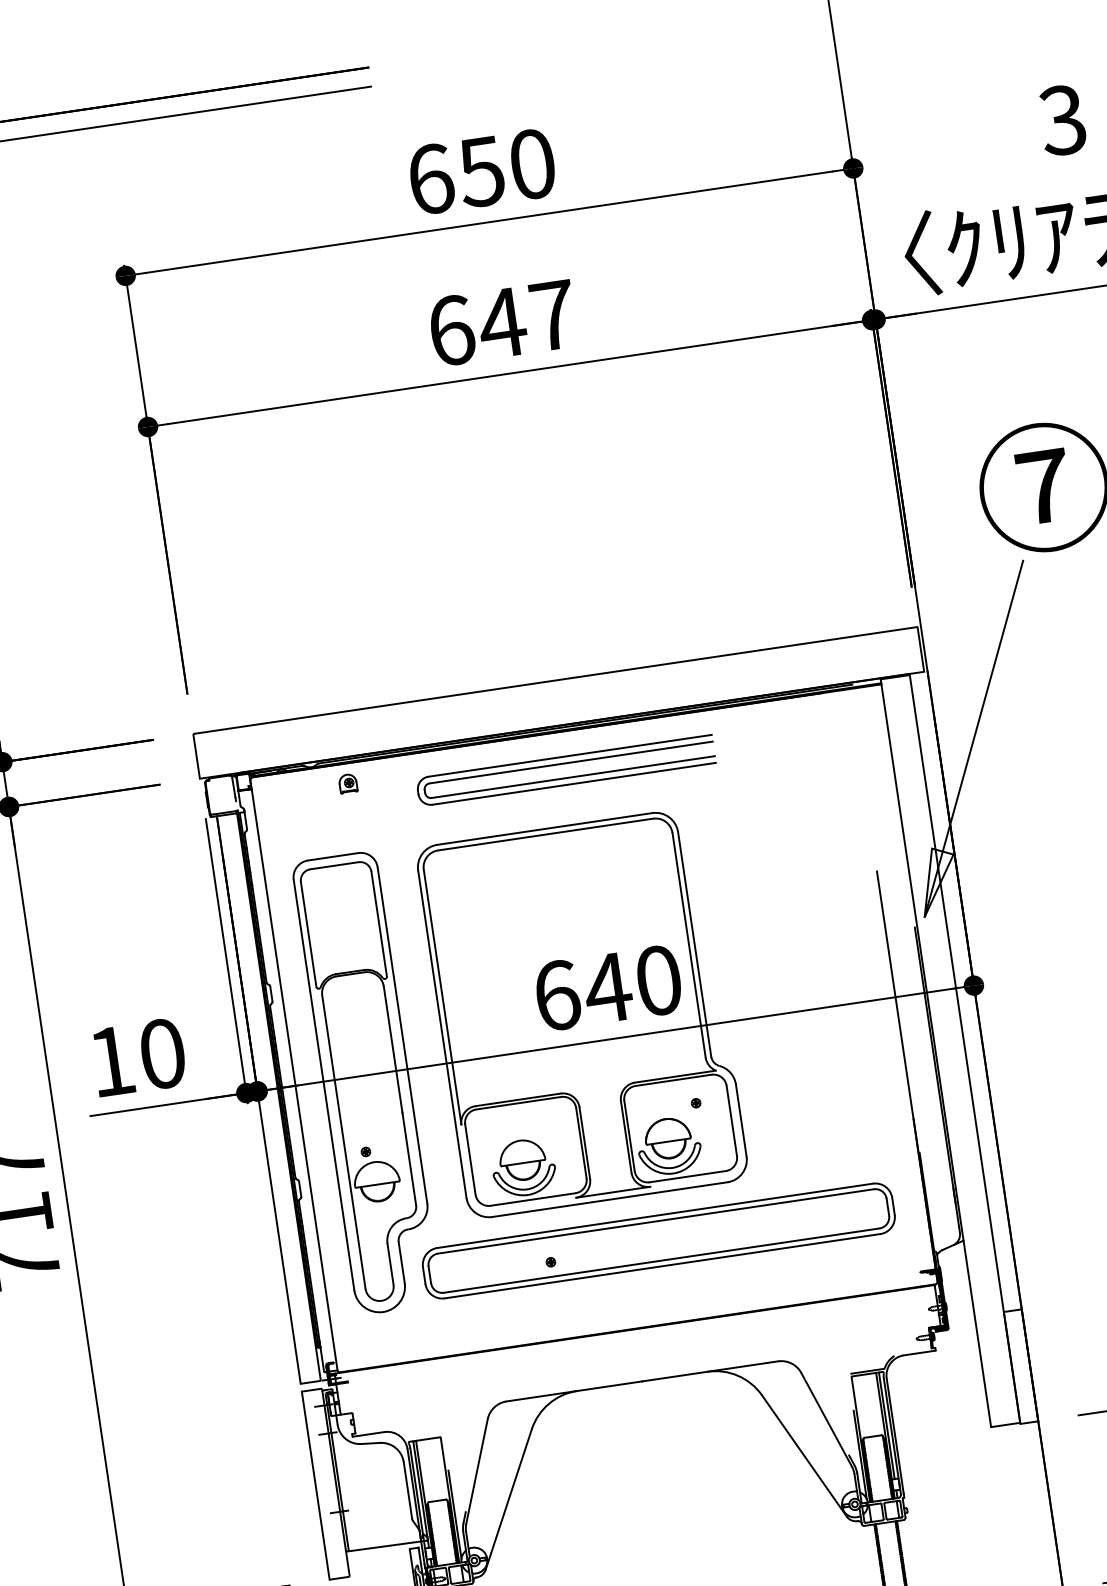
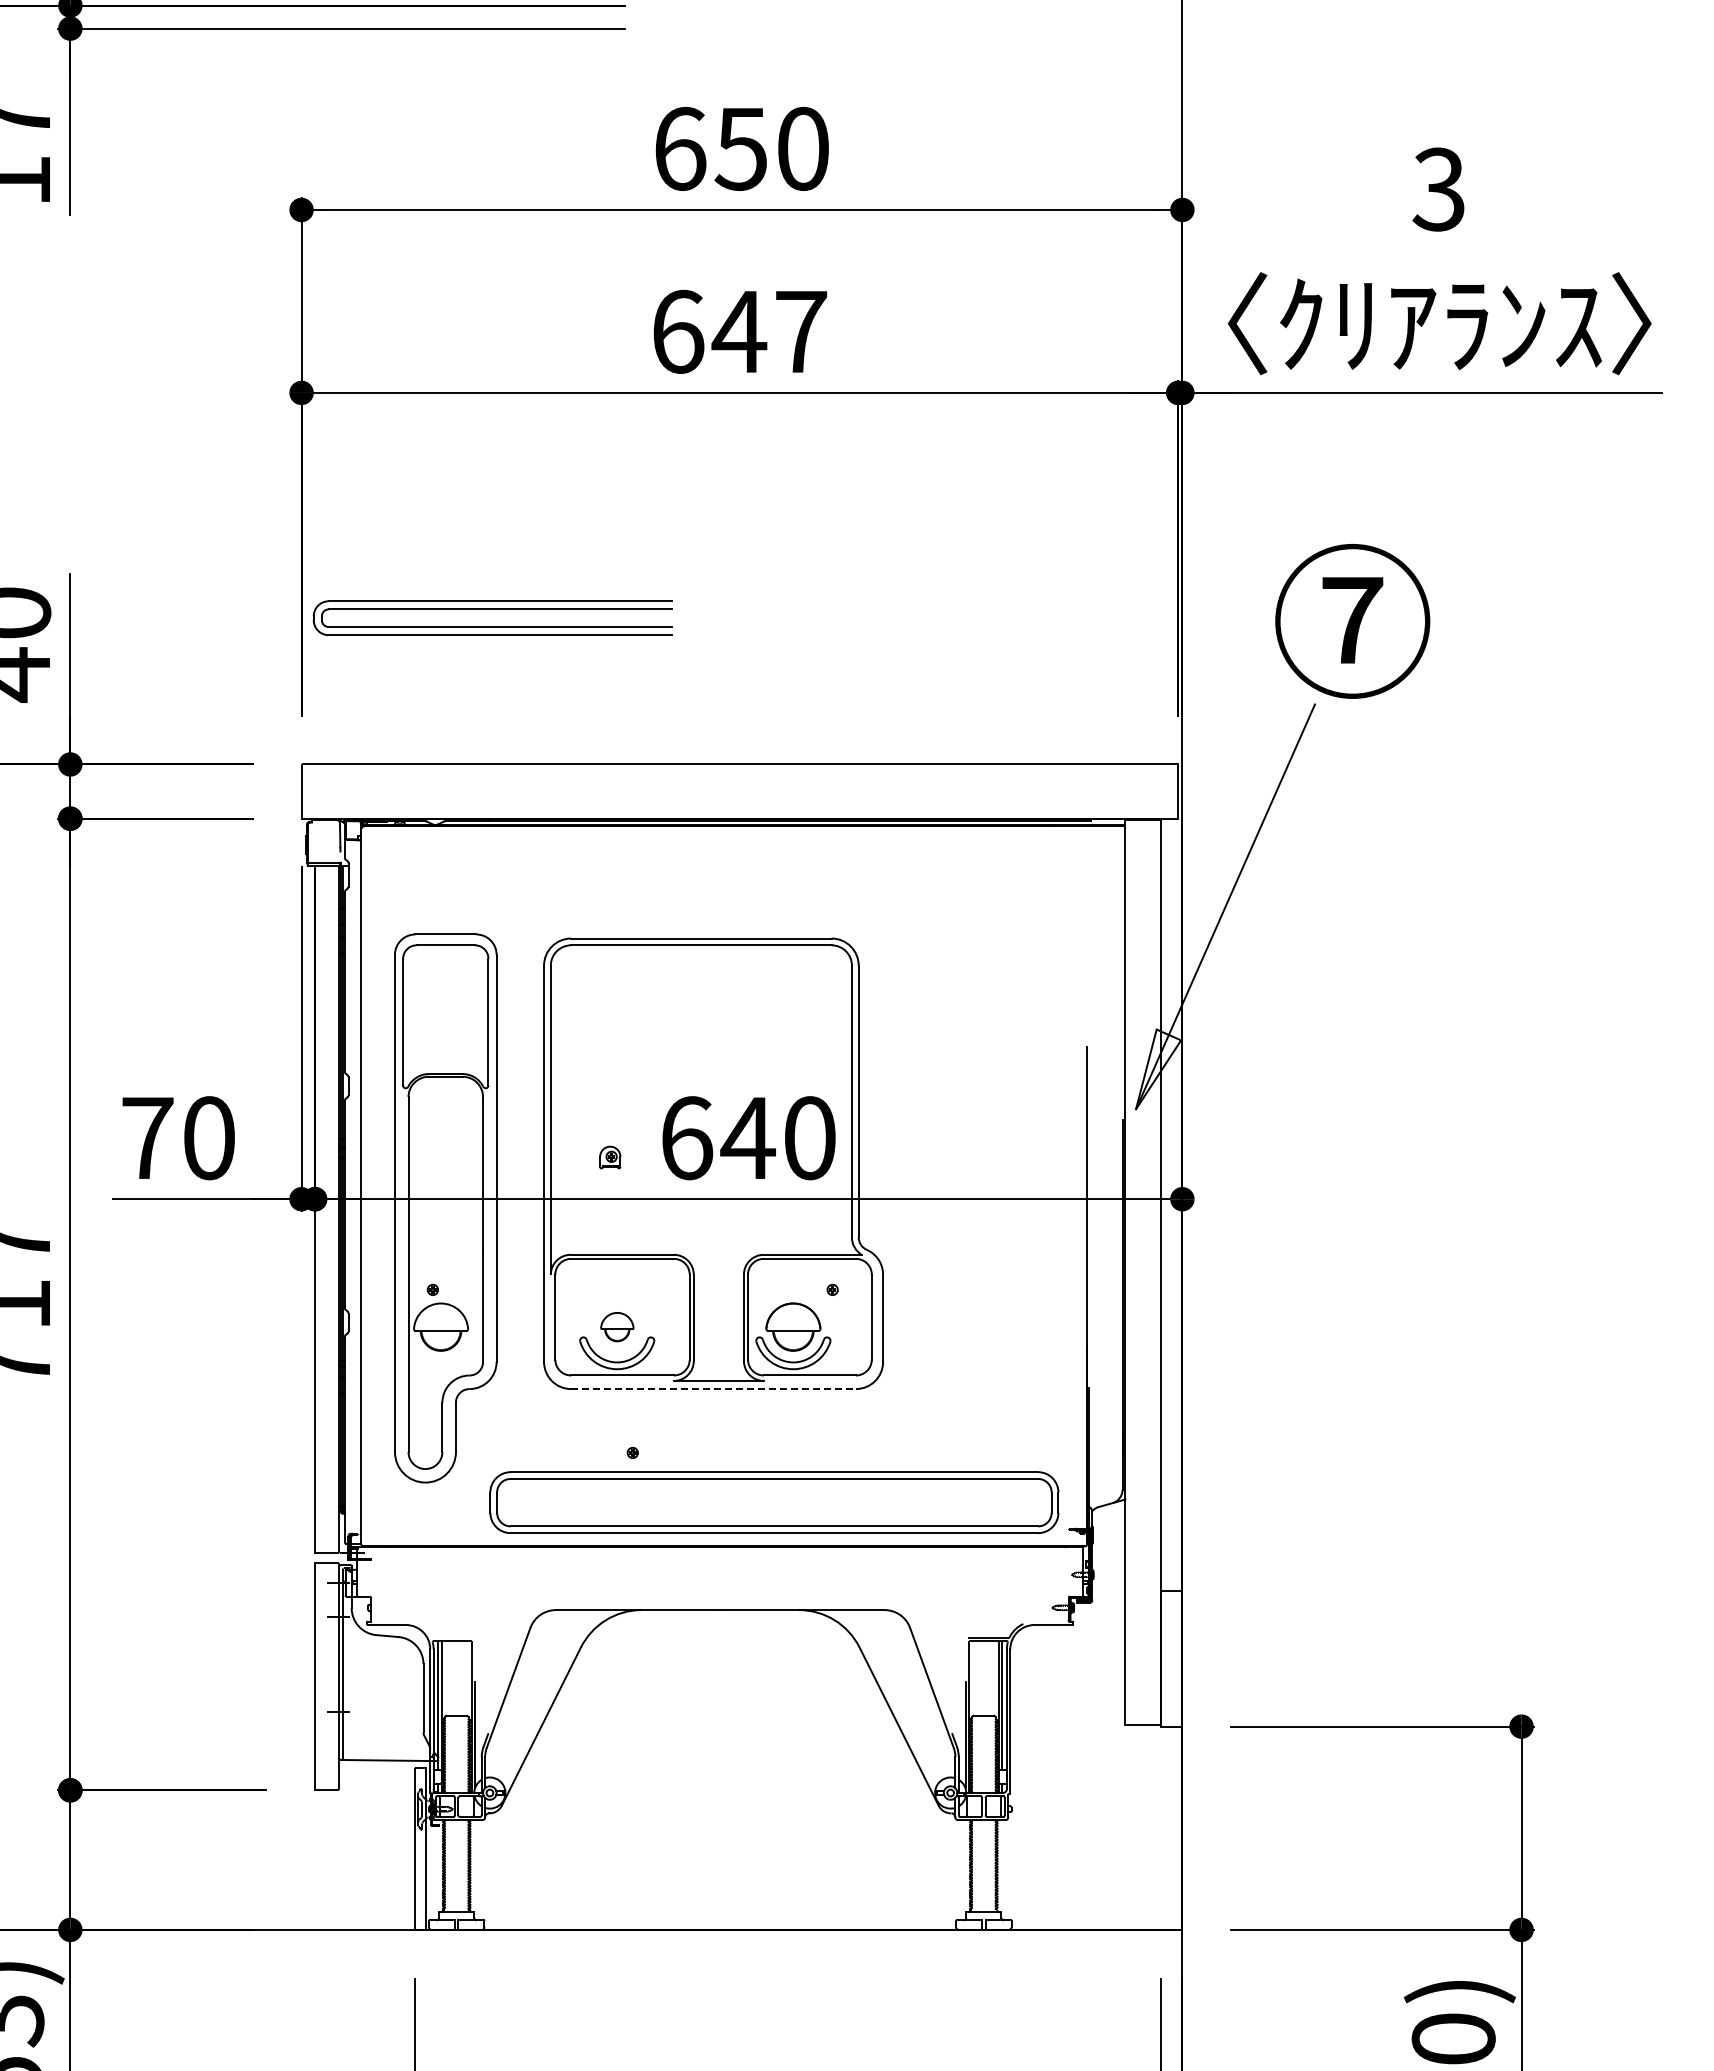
part: (564, 763) -> (492, 609), moved
part: (348, 783) -> (610, 1157), moved
text: (111, 1060) -> (147, 1137), 10 -> 70
part: (522, 1159) -> (617, 1326), size x0.6
line: (610, 1199) -> (714, 1389), solid -> dashed
part: (658, 1240) -> (774, 1502), moved

